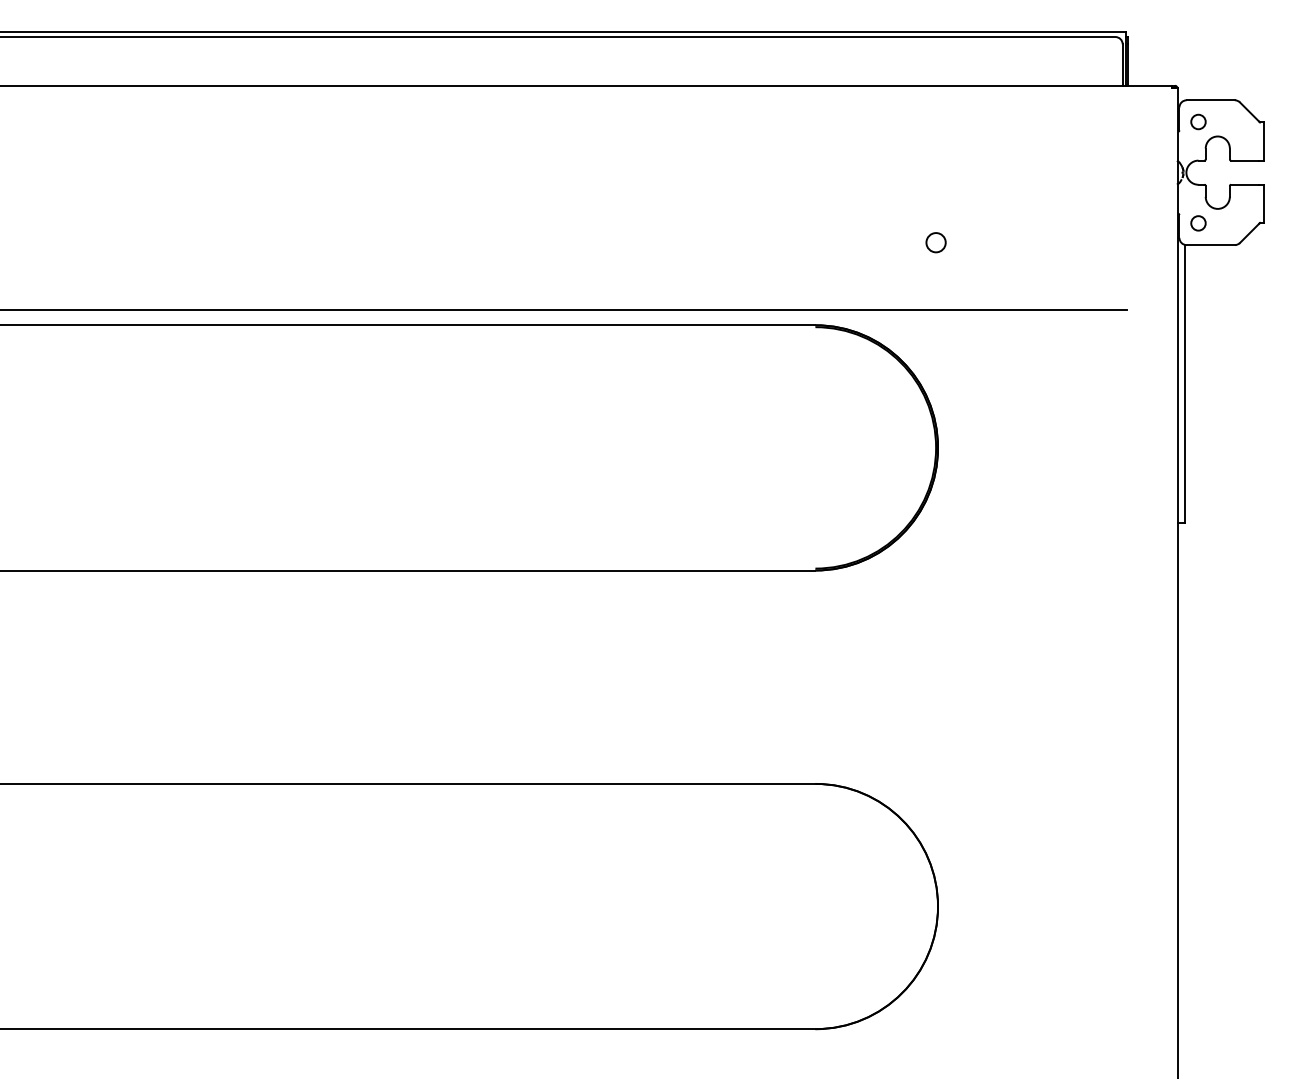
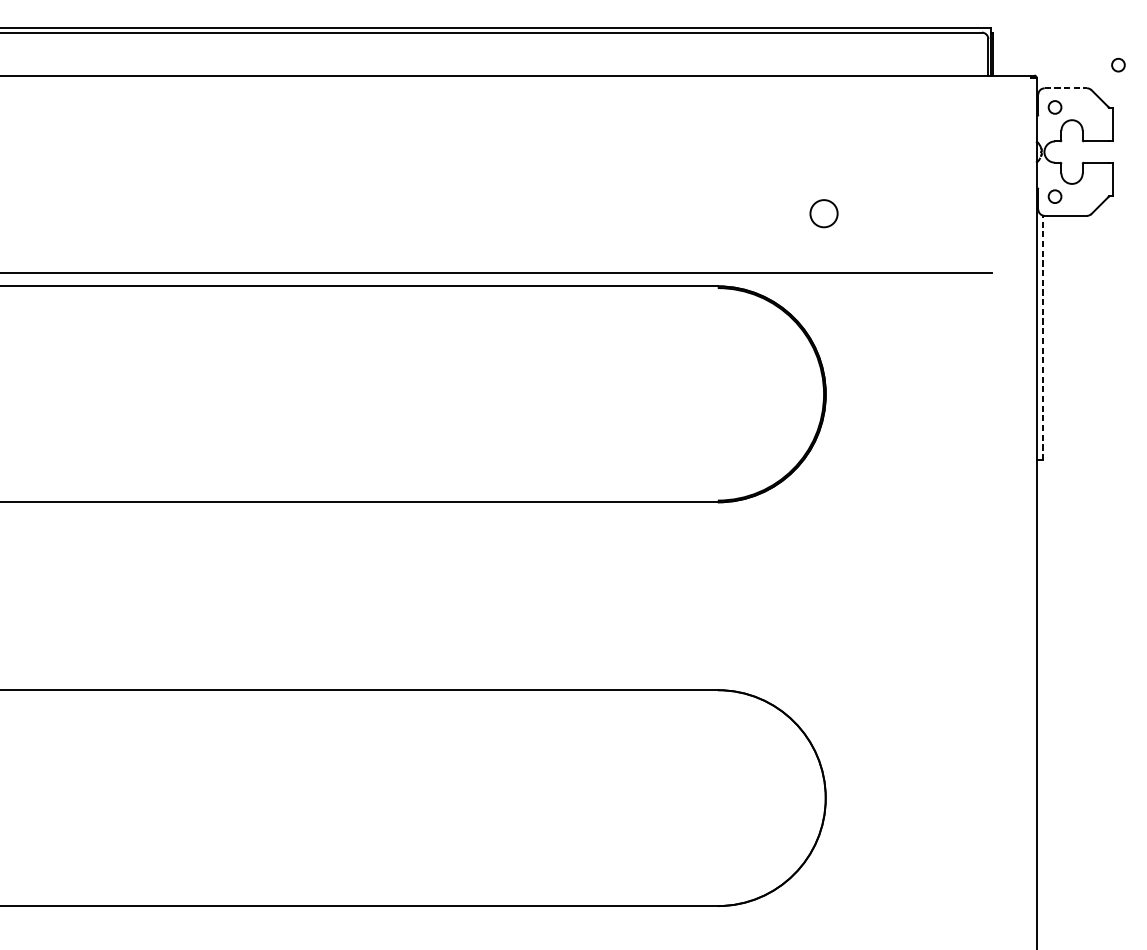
circle: (1270, 73) -> (1118, 64), added
line: (1211, 100) -> (1066, 88), solid -> dashed
circle: (935, 242) -> (823, 213), size x1.6
line: (1184, 383) -> (1042, 337), solid -> dashed

